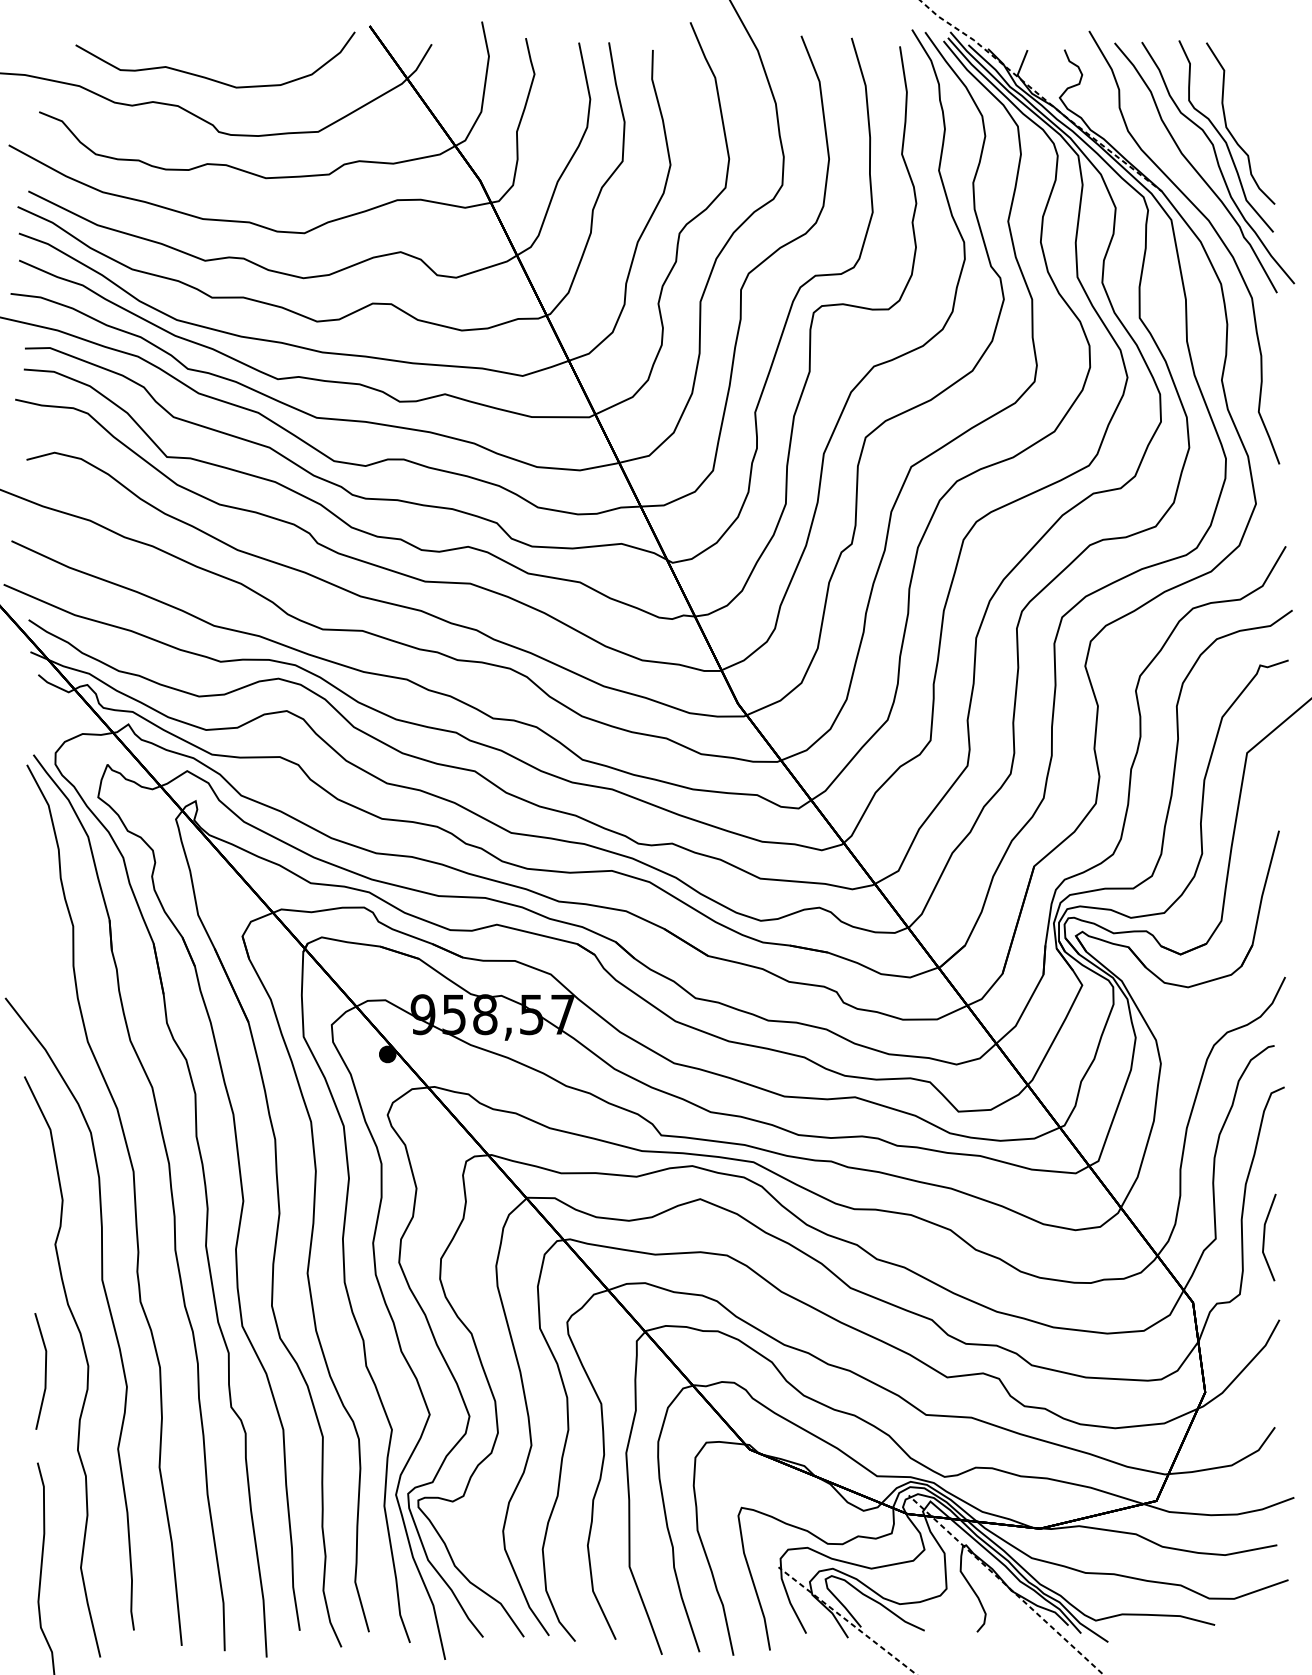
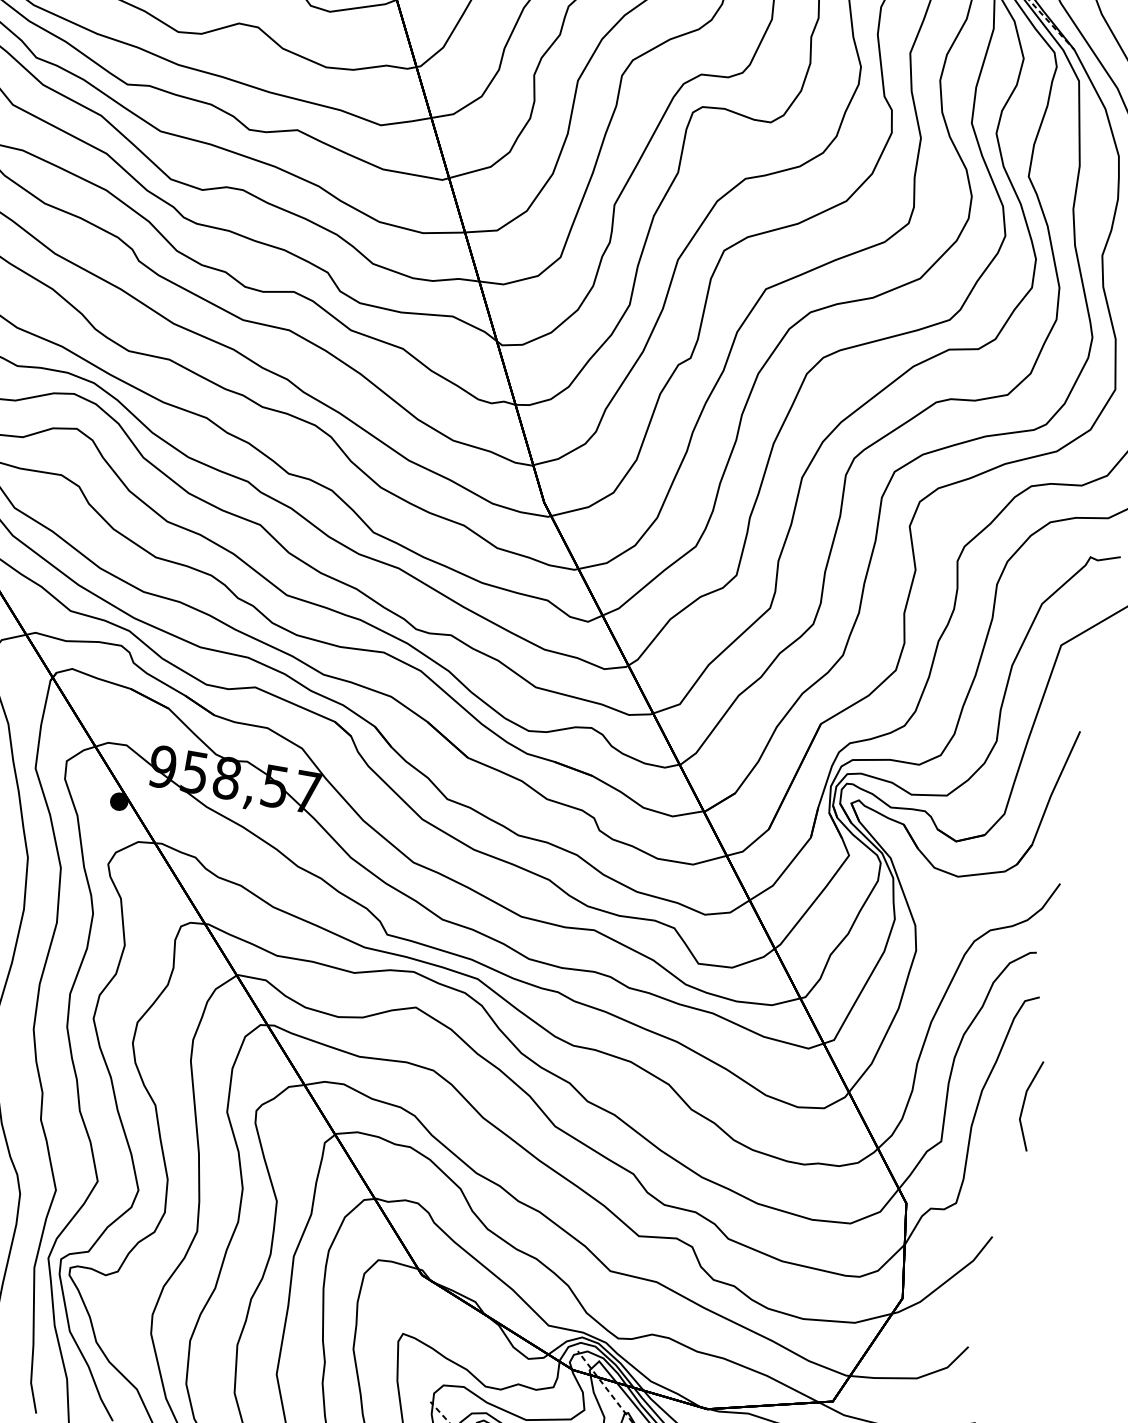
line: (1265, 1234) -> (1025, 1101), moved

